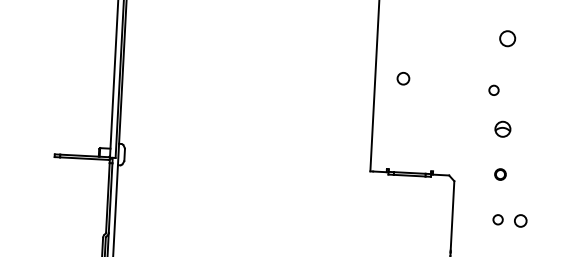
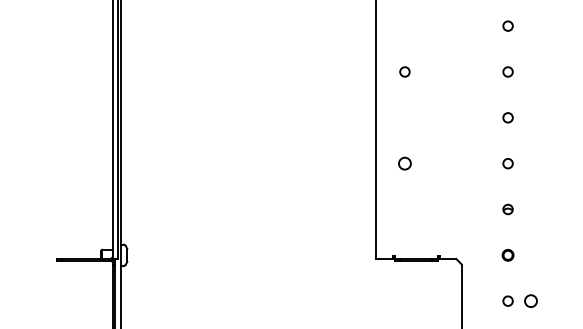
circle: (507, 38) -> (507, 117), size x0.62
circle: (493, 90) -> (507, 163), moved
part: (502, 129) -> (507, 209), size x0.62

